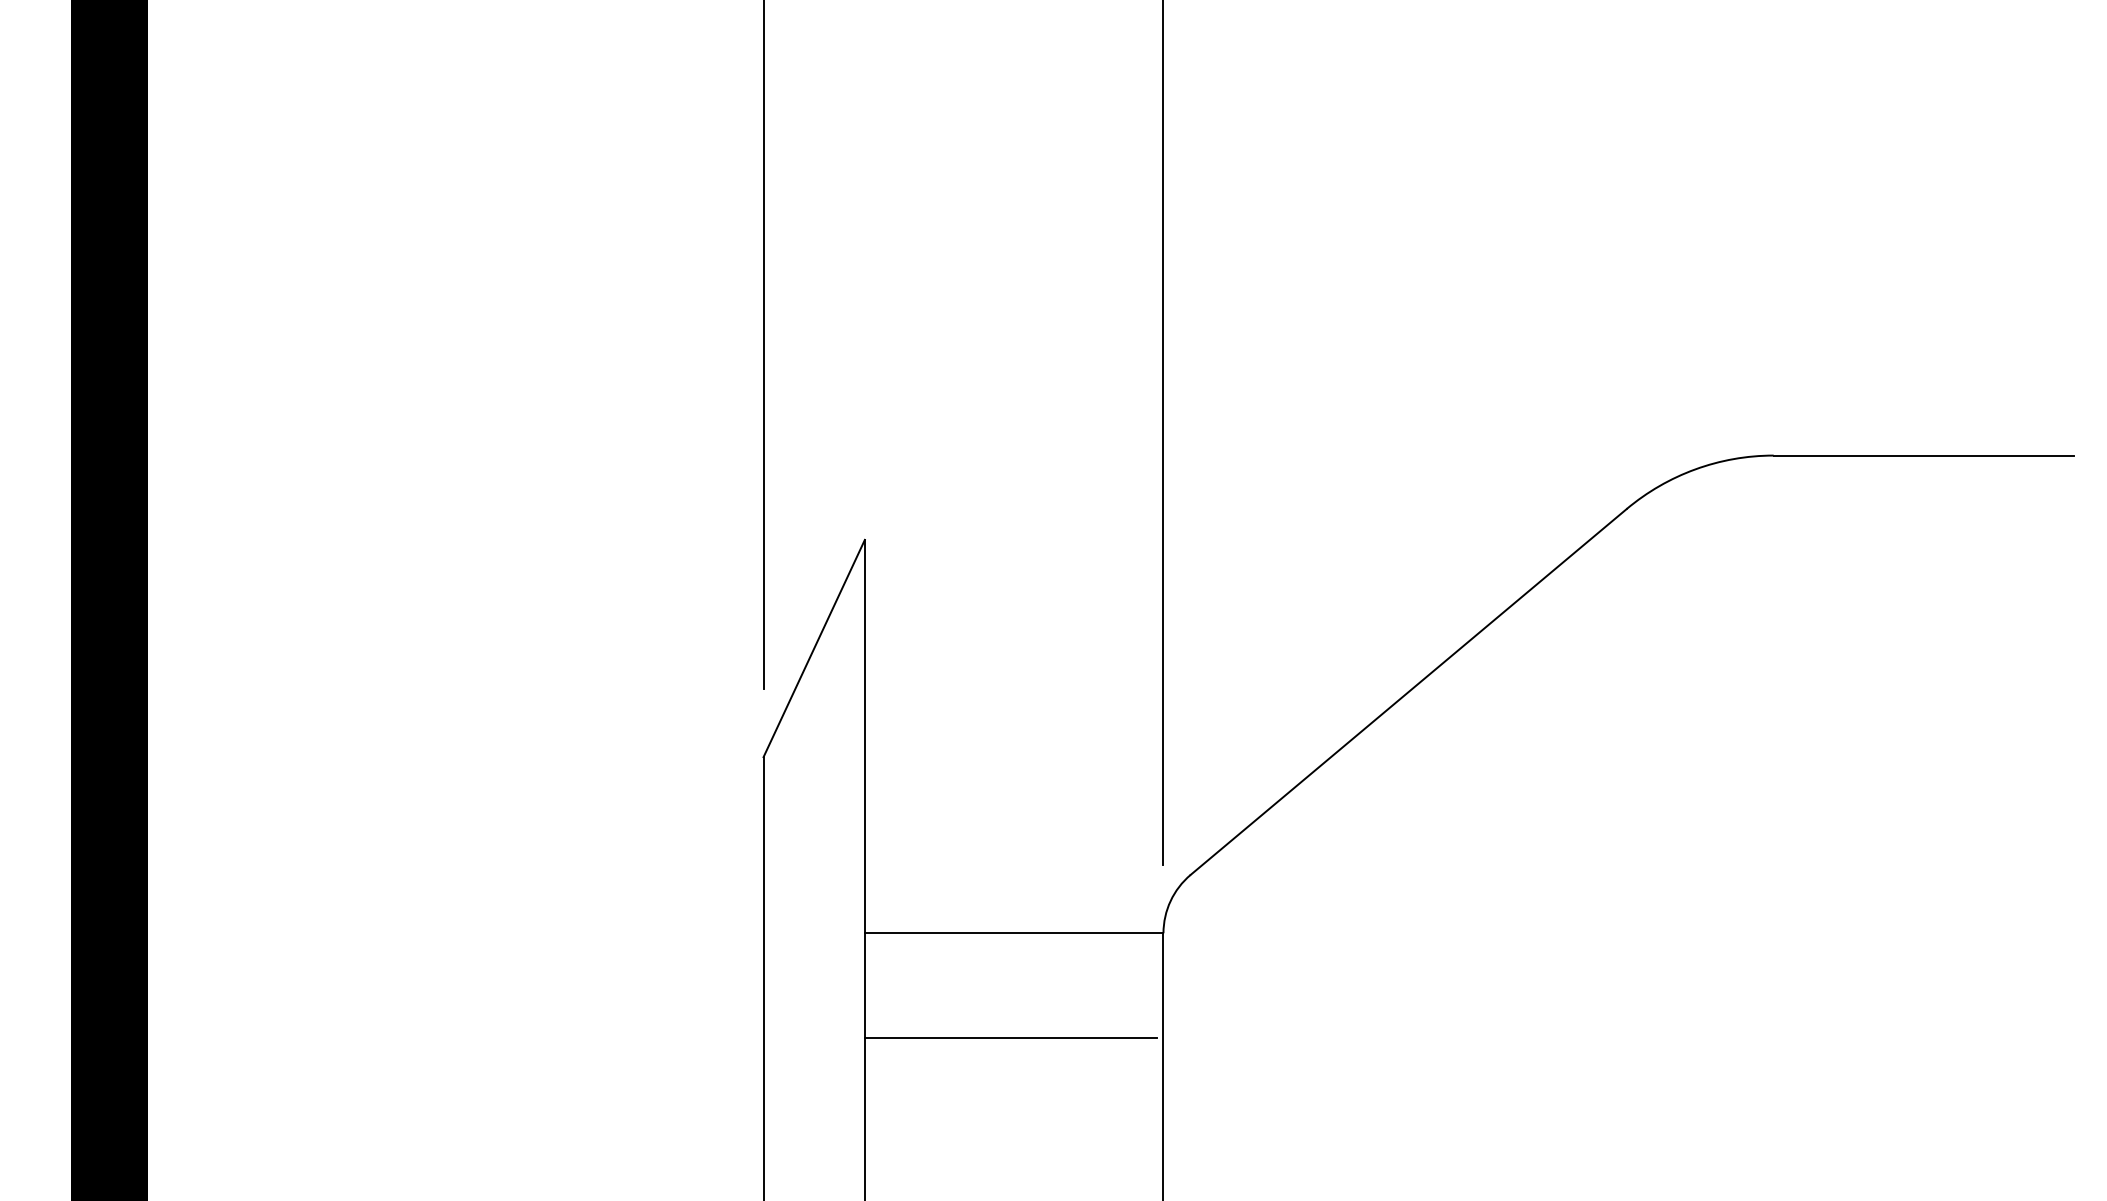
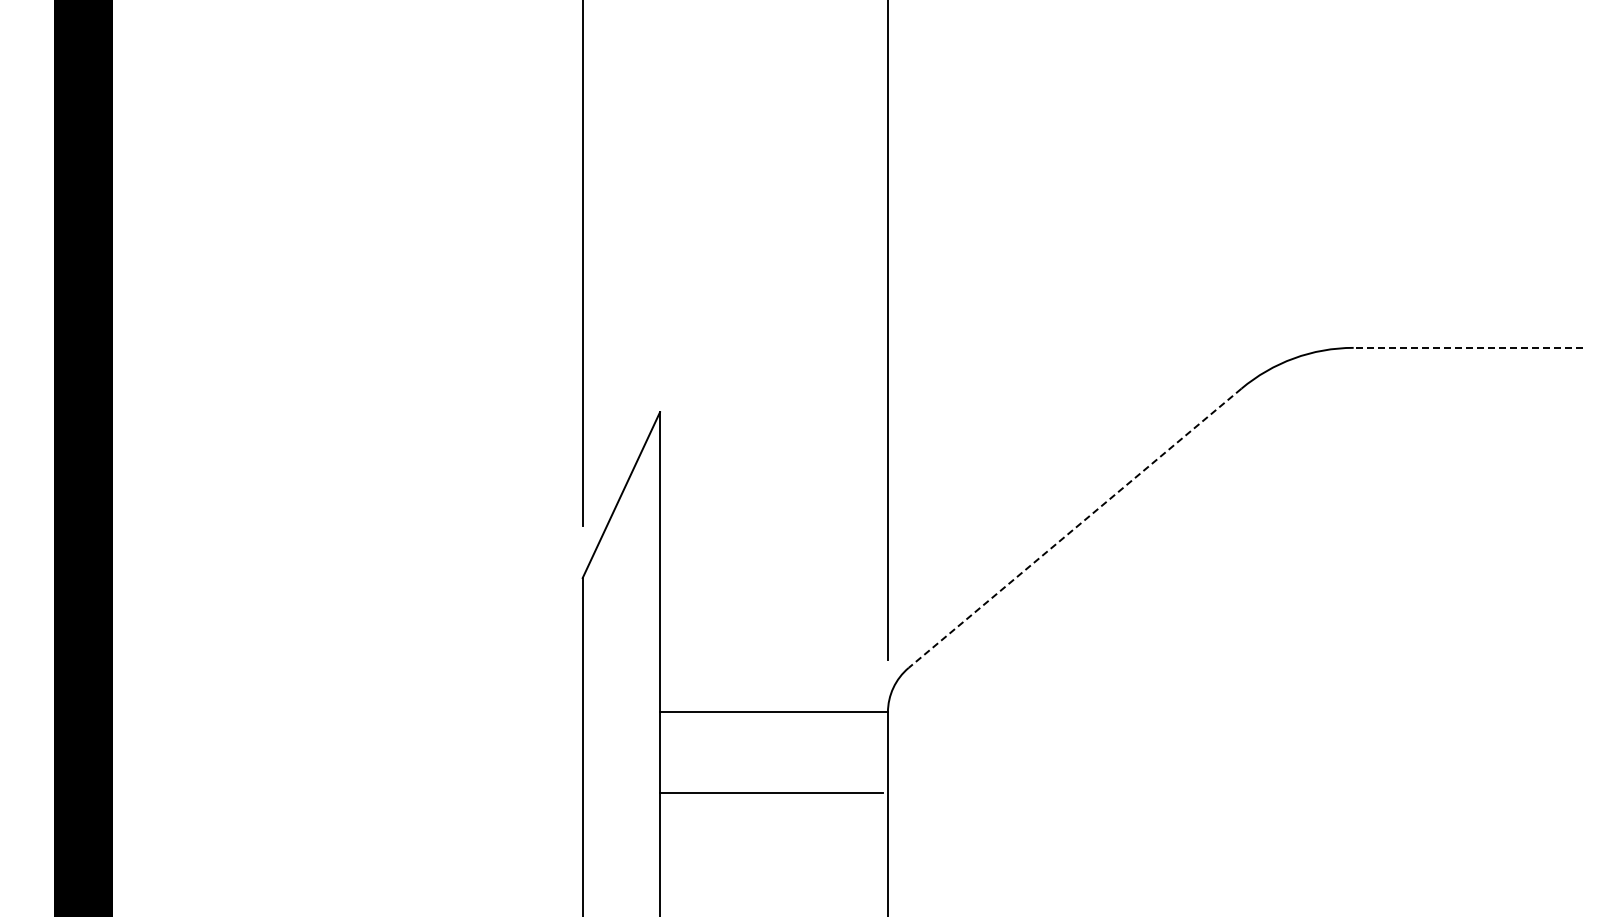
line: (1924, 455) -> (1468, 347), solid -> dashed
line: (1407, 692) -> (1074, 528), solid -> dashed

